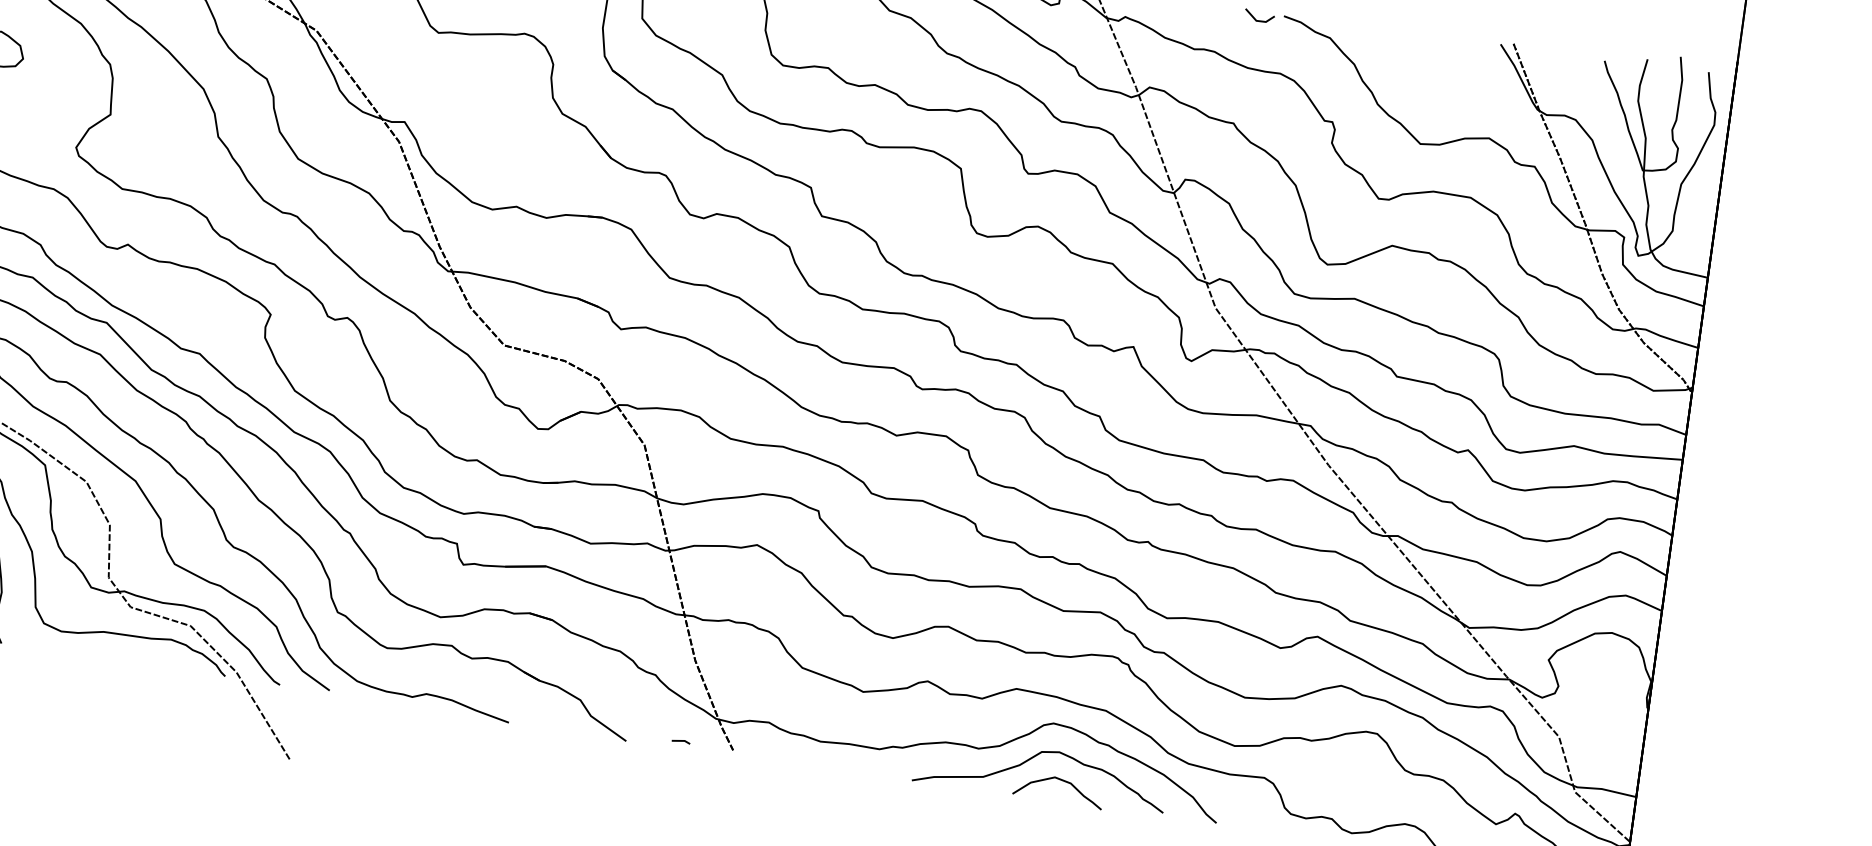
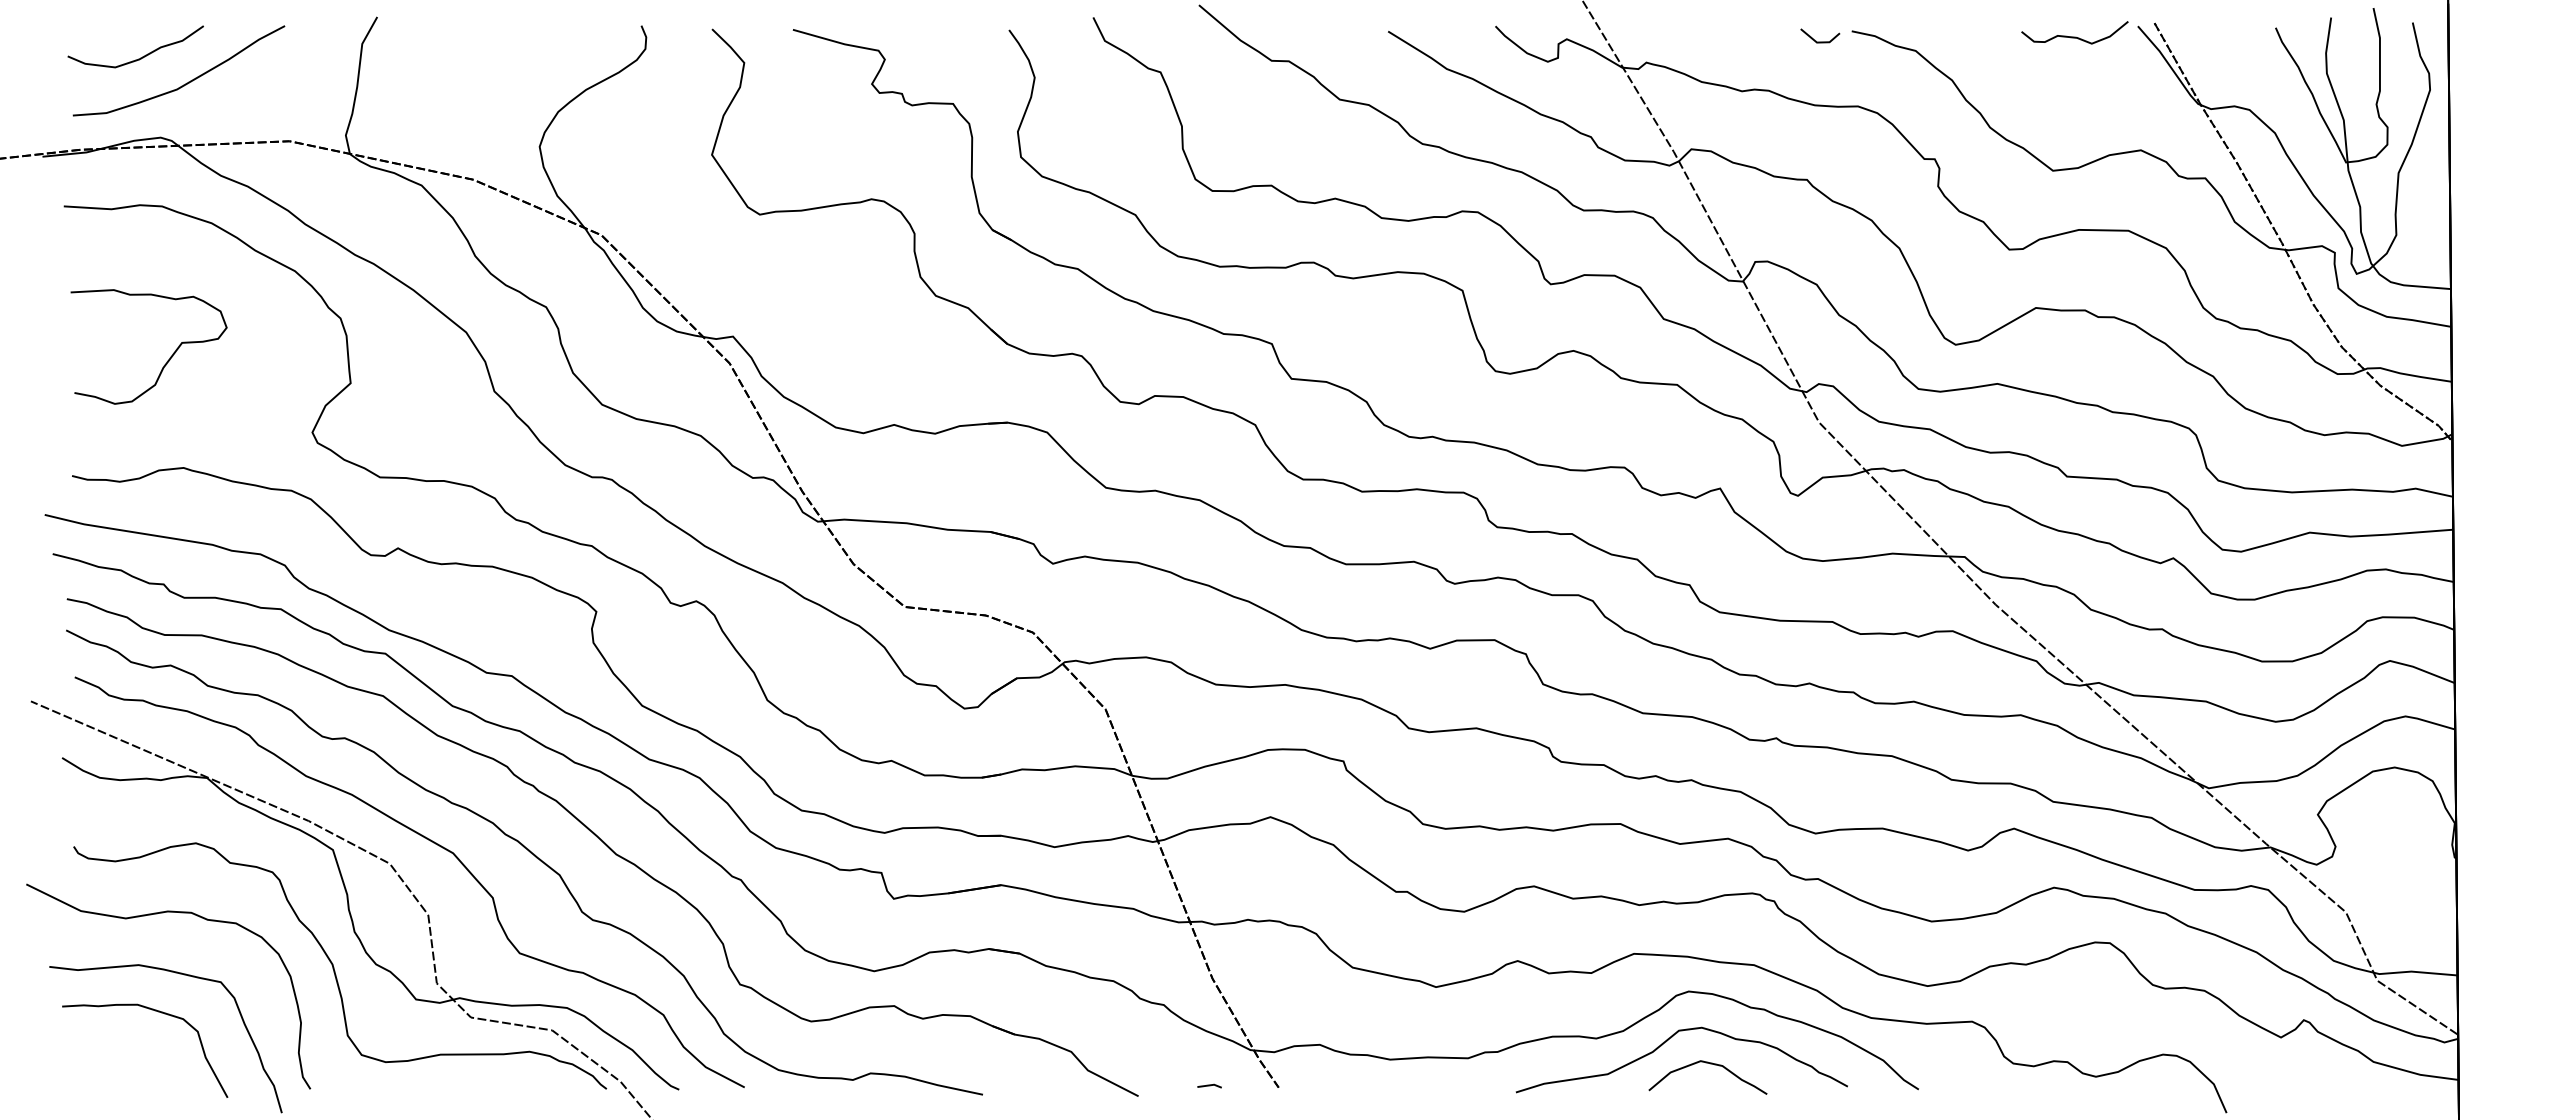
curve: (1451, 44) -> (2074, 36), added

